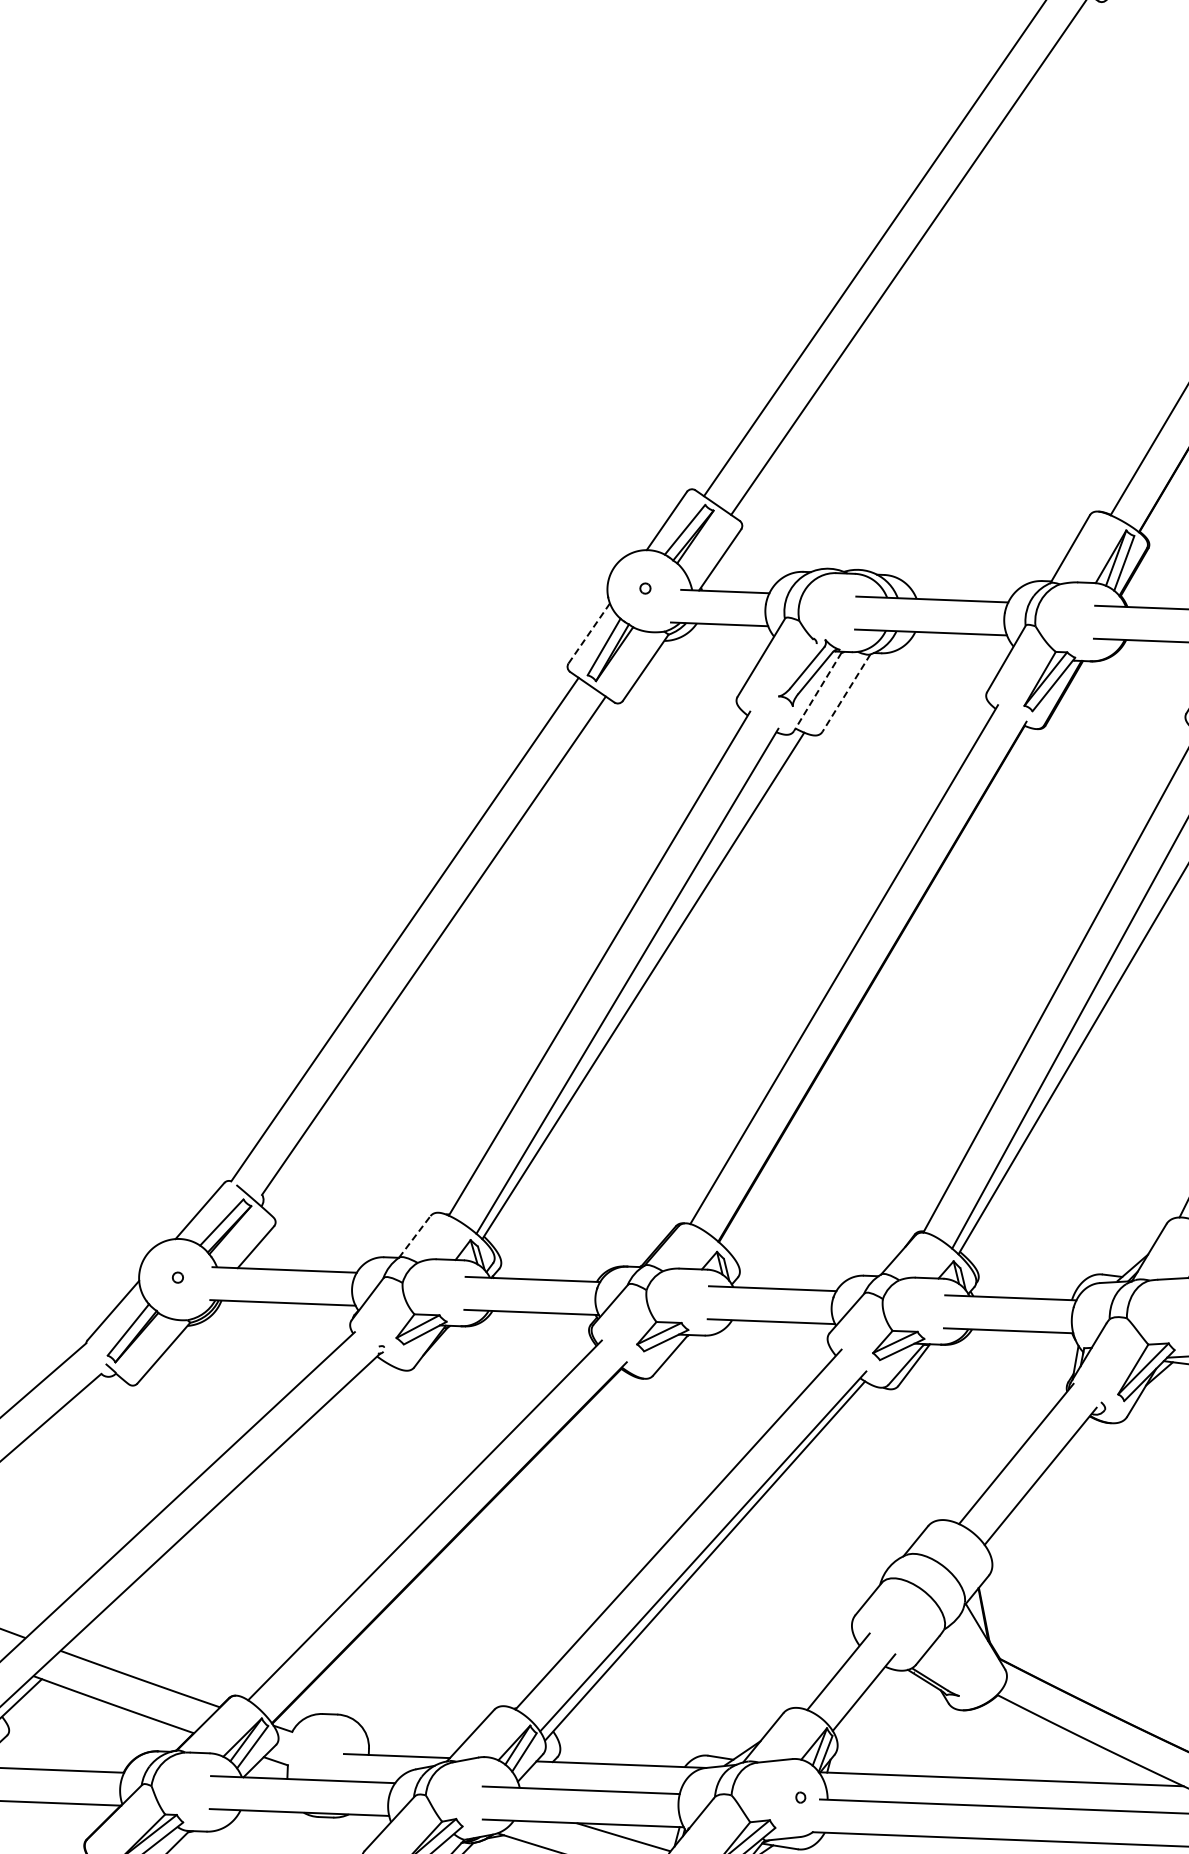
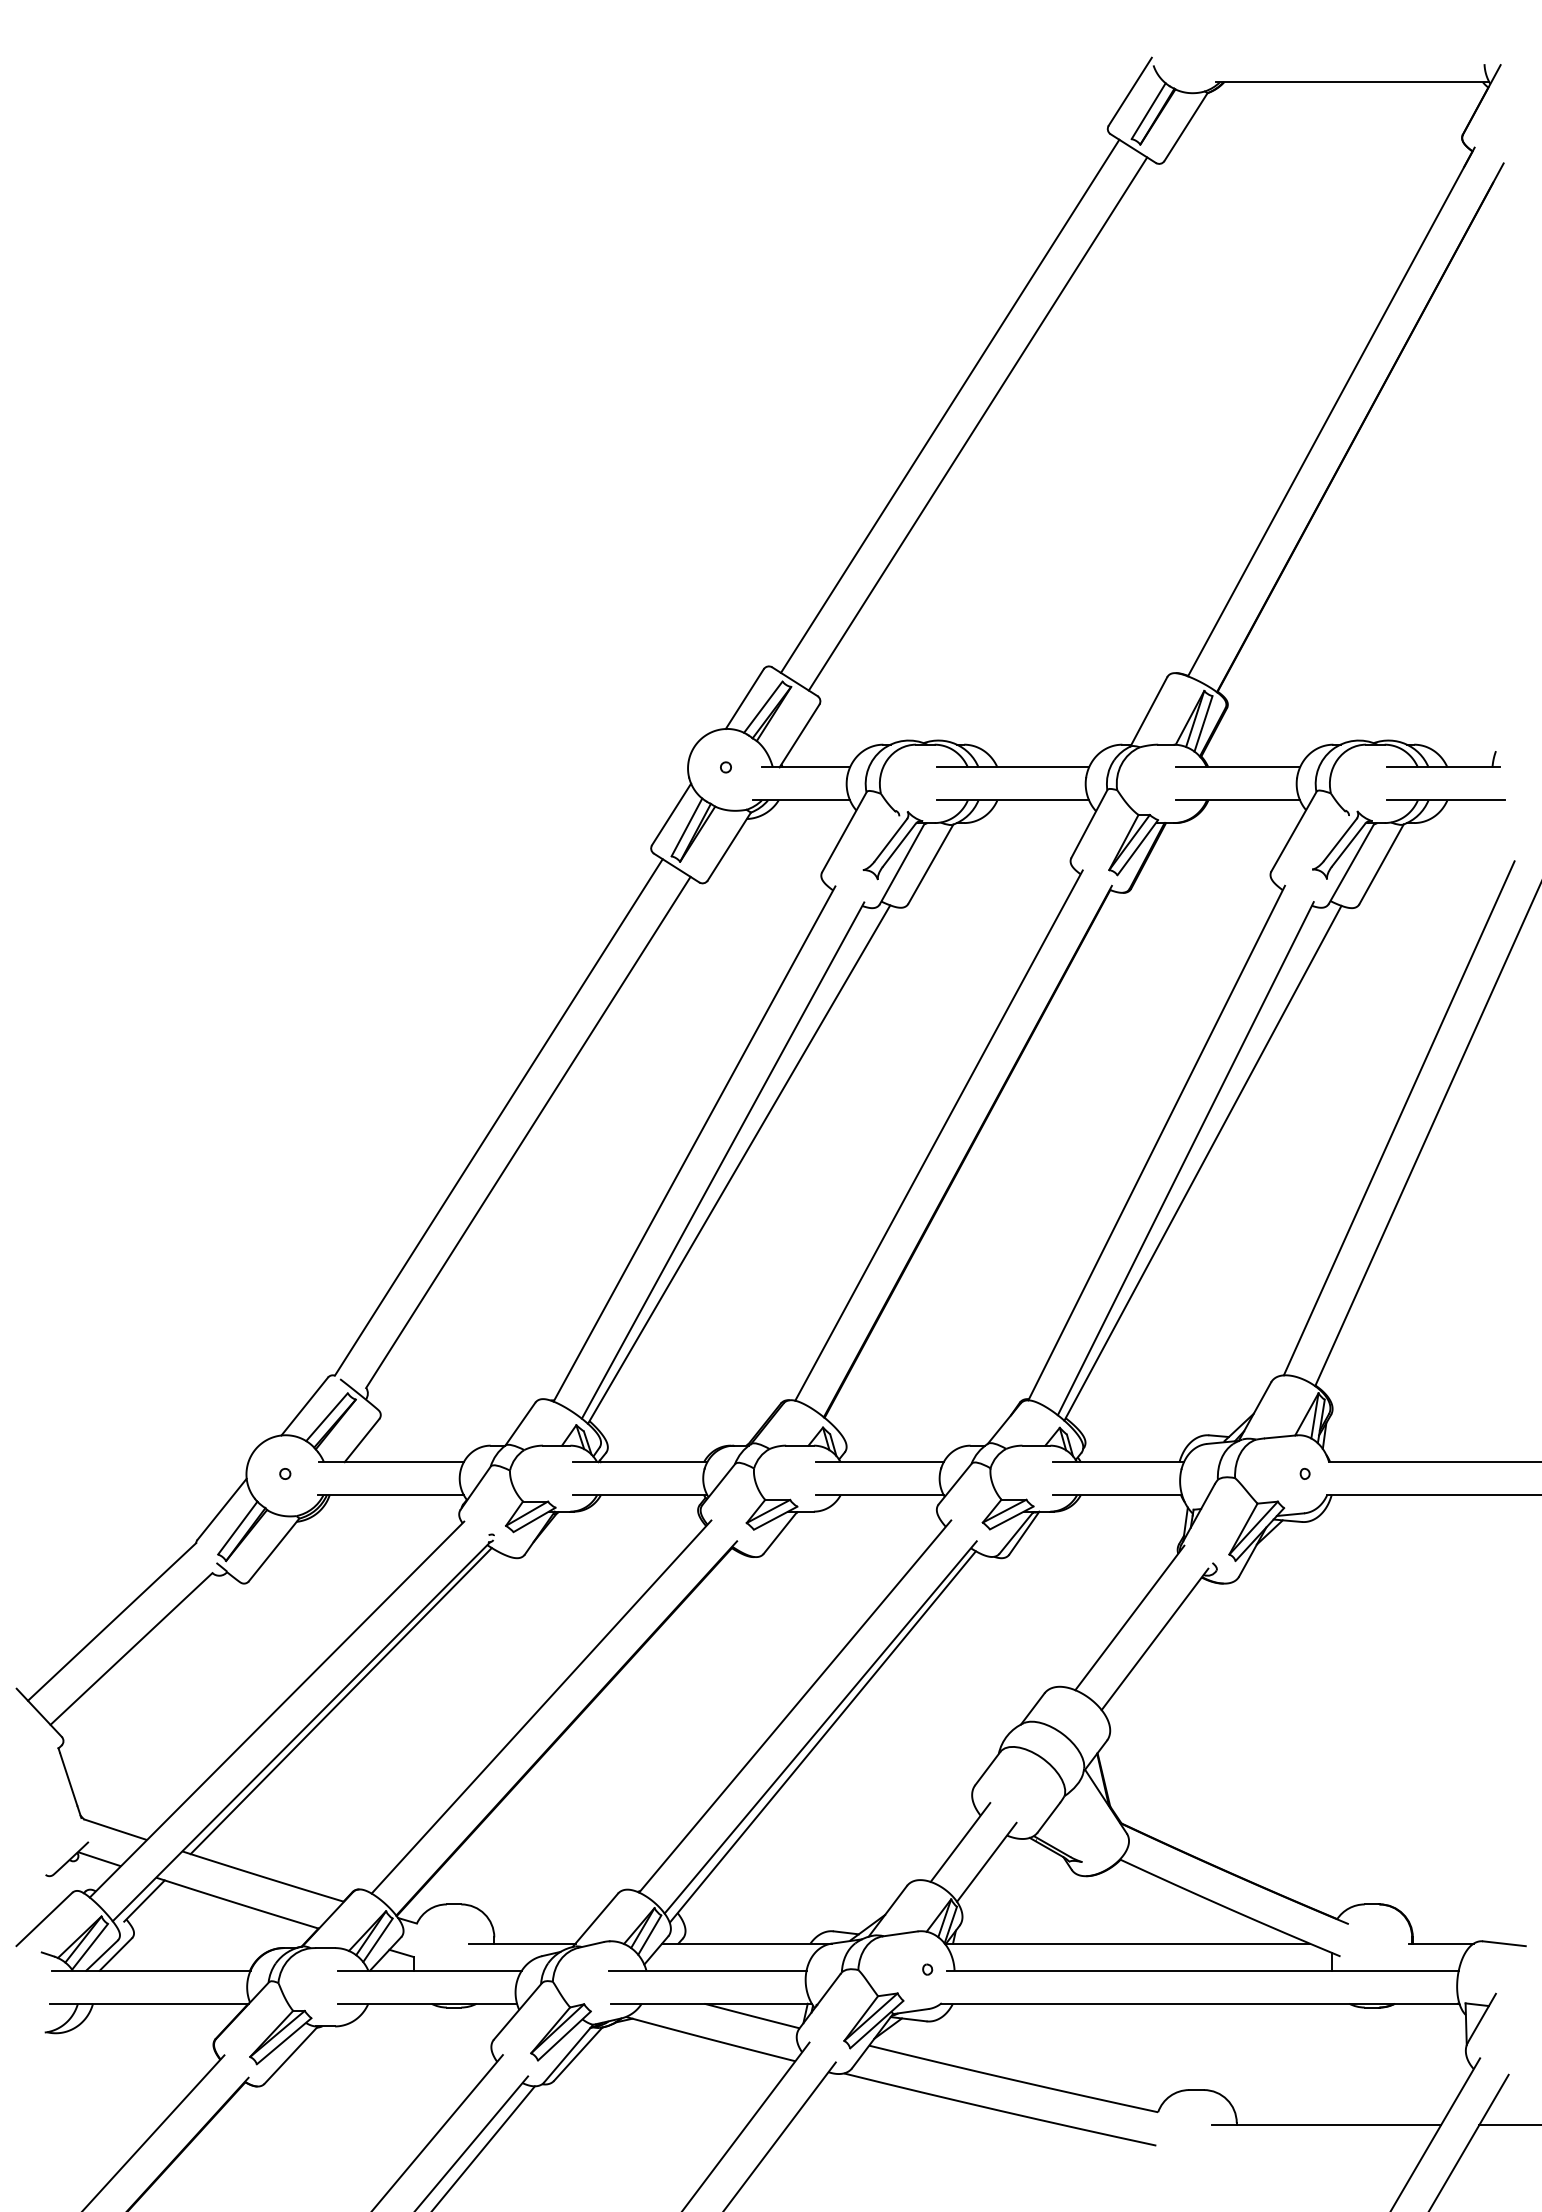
line: (589, 633) -> (671, 814), dashed -> solid
line: (818, 692) -> (902, 864), dashed -> solid
line: (846, 693) -> (930, 864), dashed -> solid
line: (414, 1236) -> (520, 1423), dashed -> solid
line: (224, 1507) -> (340, 1701), added

